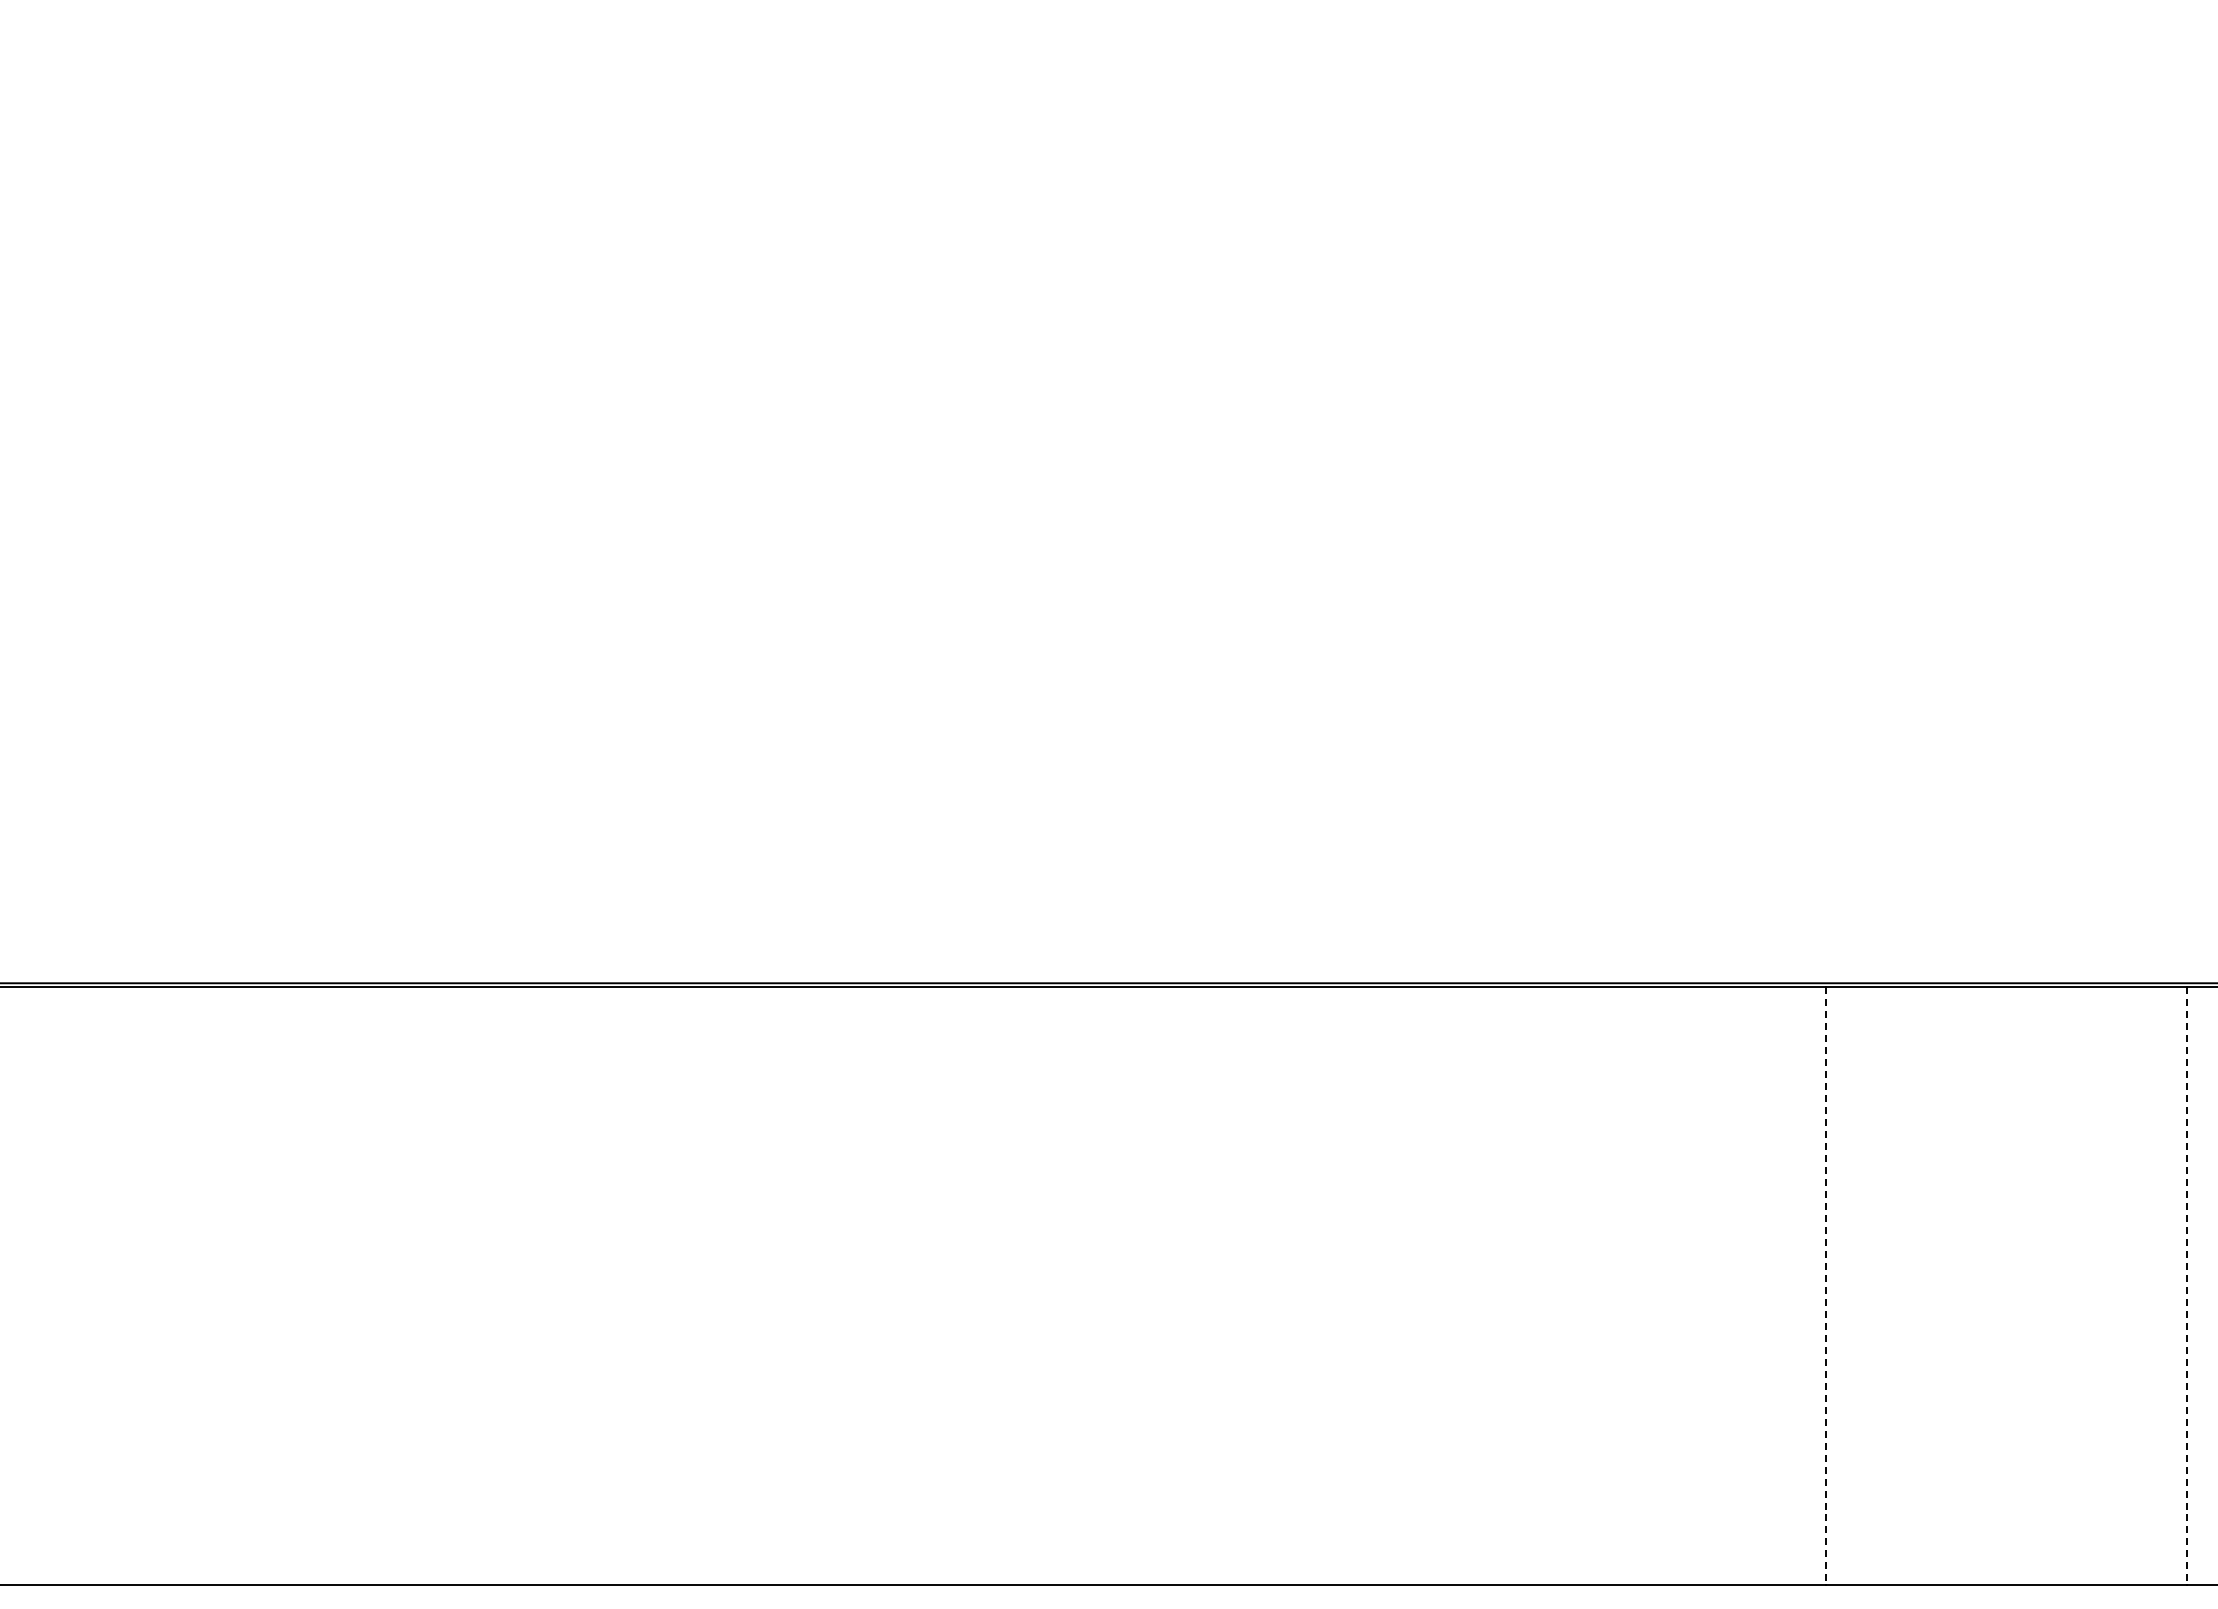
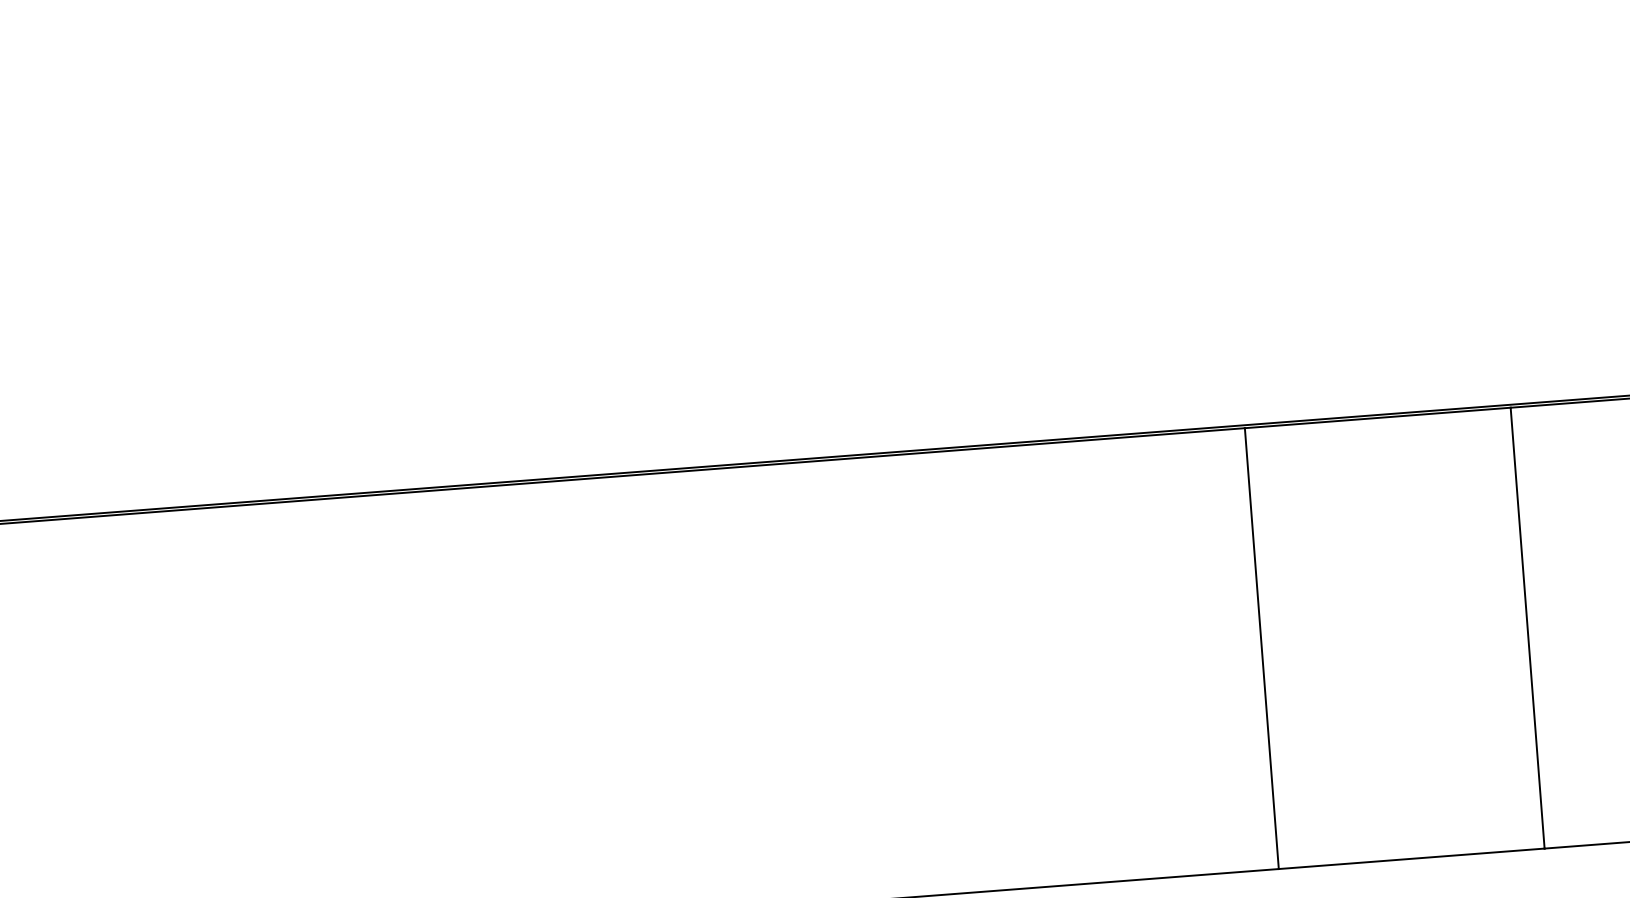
line: (1826, 1286) -> (1262, 648), dashed -> solid
line: (2186, 1286) -> (1527, 628), dashed -> solid

